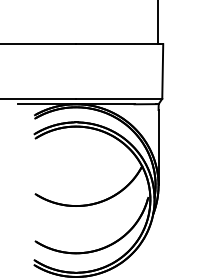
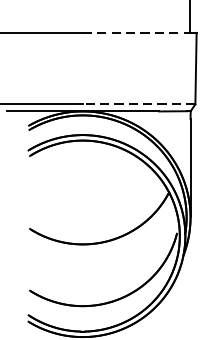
line: (117, 44) -> (136, 33), solid -> dashed
line: (118, 98) -> (138, 103), solid -> dashed

